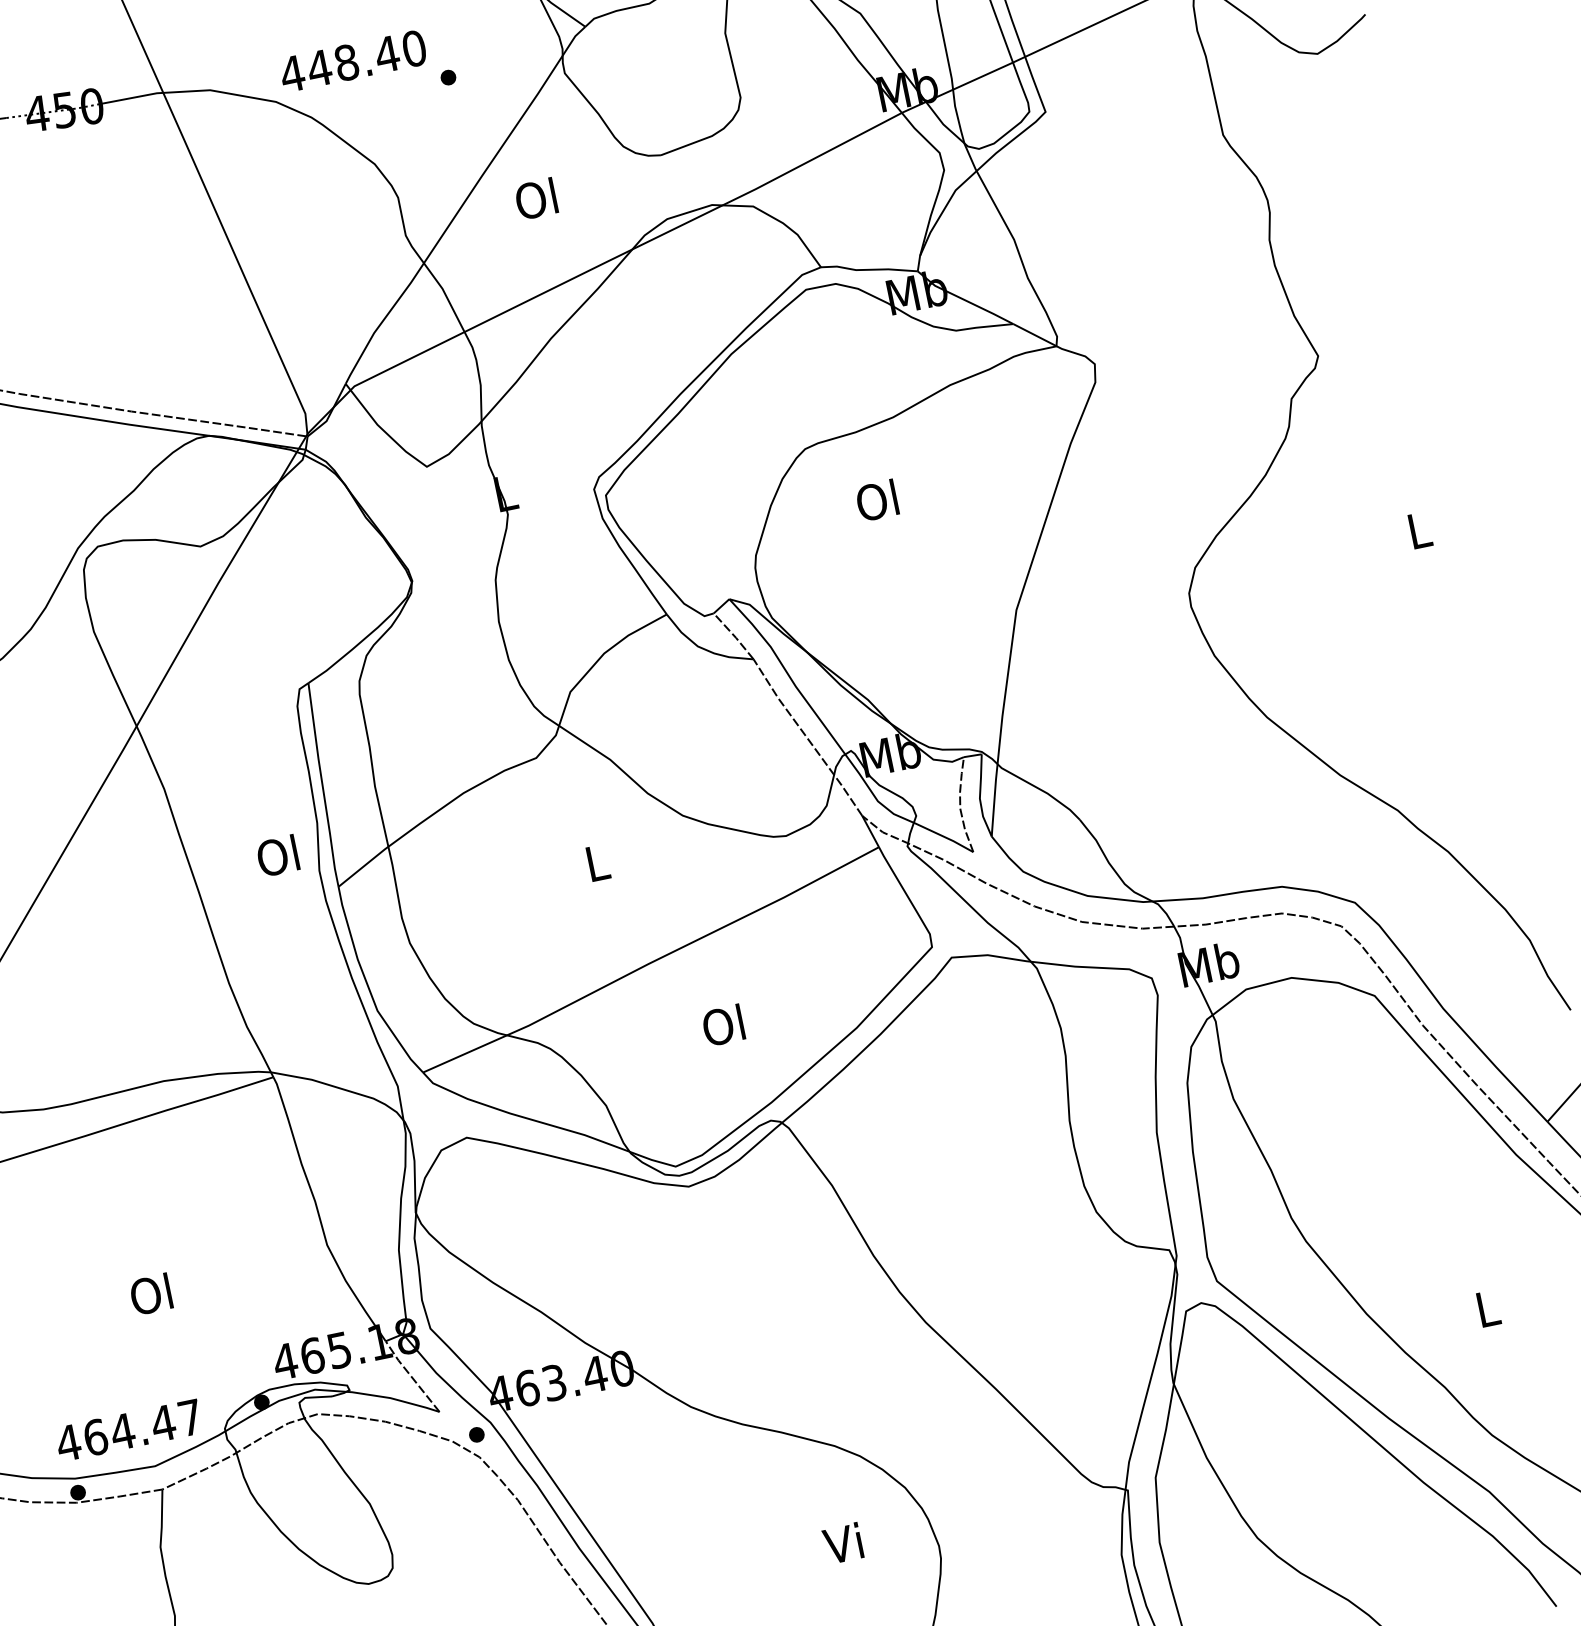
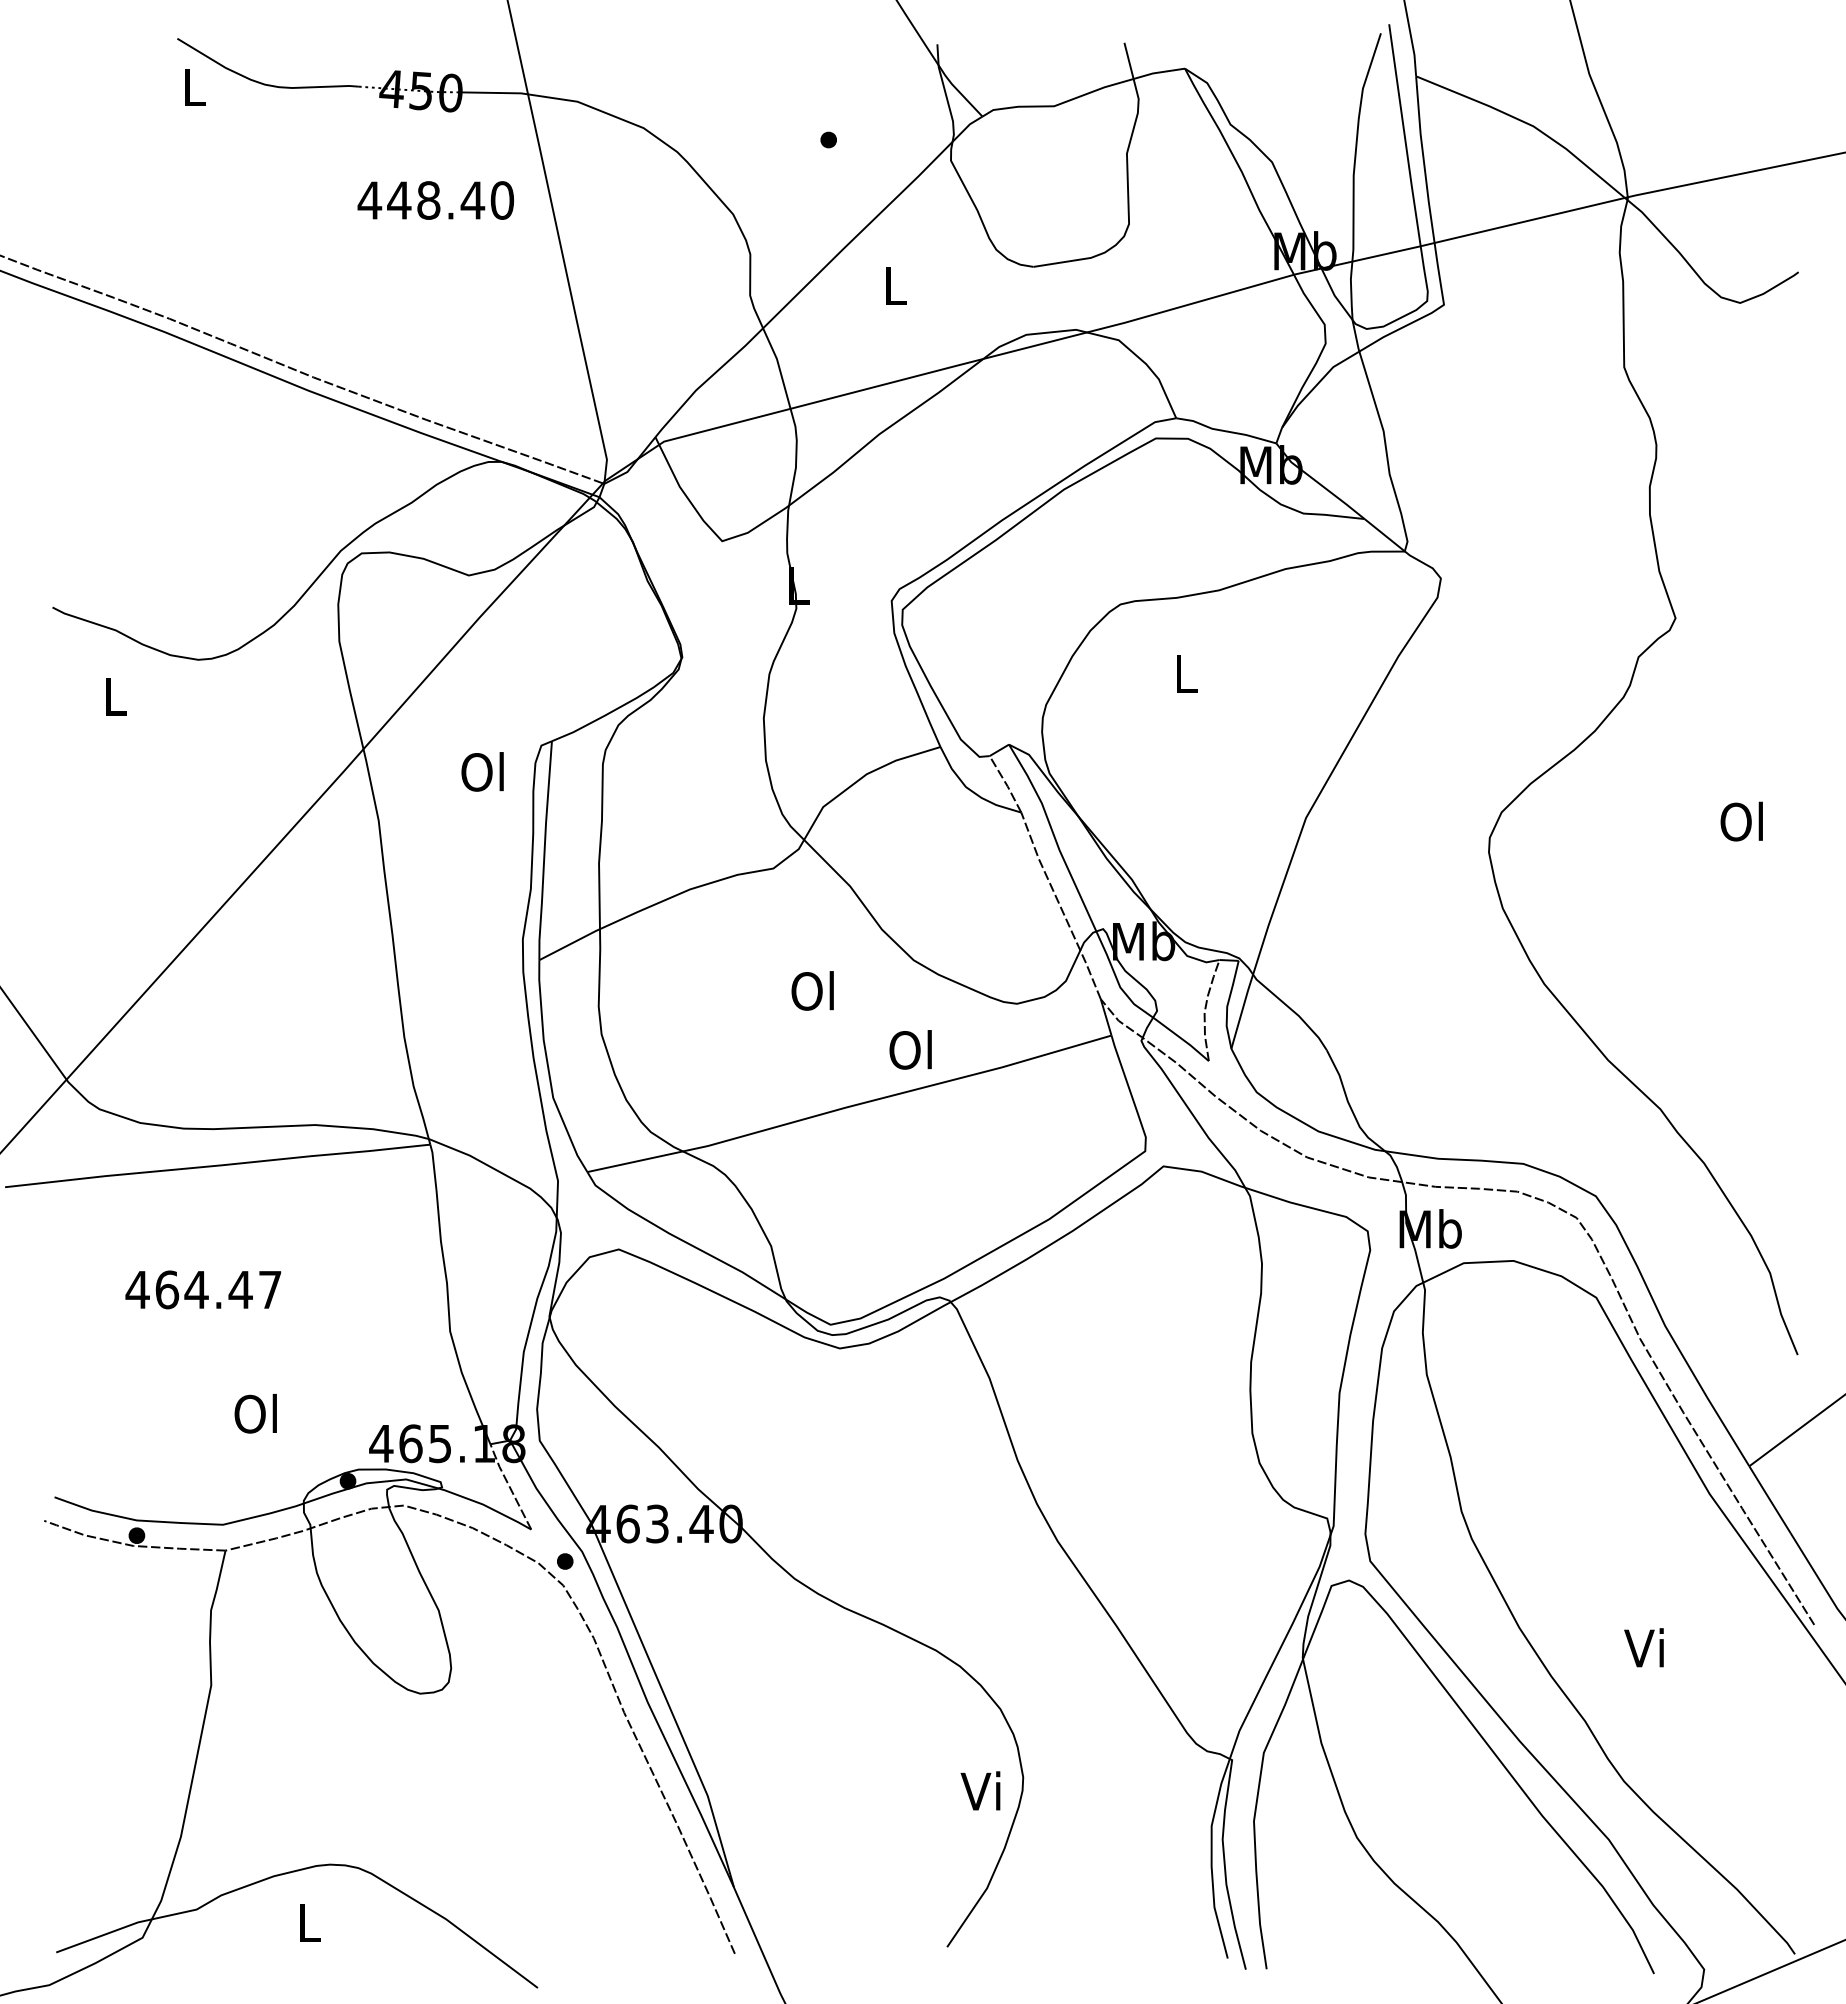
text: (352, 61) -> (435, 200), moved
text: (535, 199) -> (893, 285), Ol -> L
text: (877, 500) -> (1184, 673), Ol -> L
text: (1417, 530) -> (1741, 821), L -> Ol
text: (277, 855) -> (482, 771), moved
text: (595, 862) -> (812, 990), L -> Ol
text: (723, 1025) -> (910, 1049), moved
text: (150, 1294) -> (255, 1413), moved
text: (1484, 1308) -> (1643, 1647), L -> Vi
text: (129, 1430) -> (203, 1289), moved
text: (842, 1543) -> (980, 1790), moved

